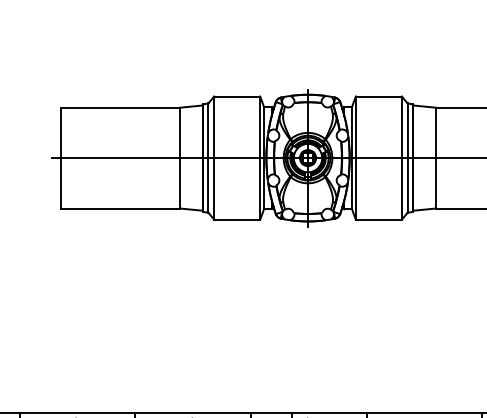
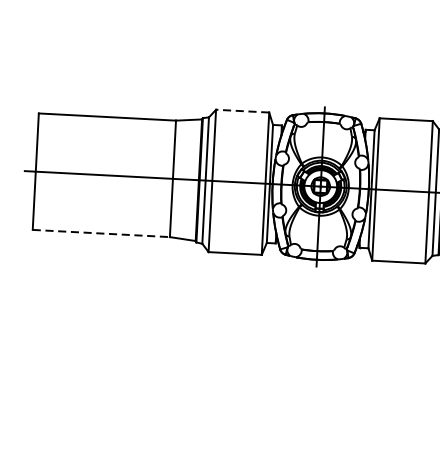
line: (236, 96) -> (241, 111), solid -> dashed
line: (121, 208) -> (102, 233), solid -> dashed

